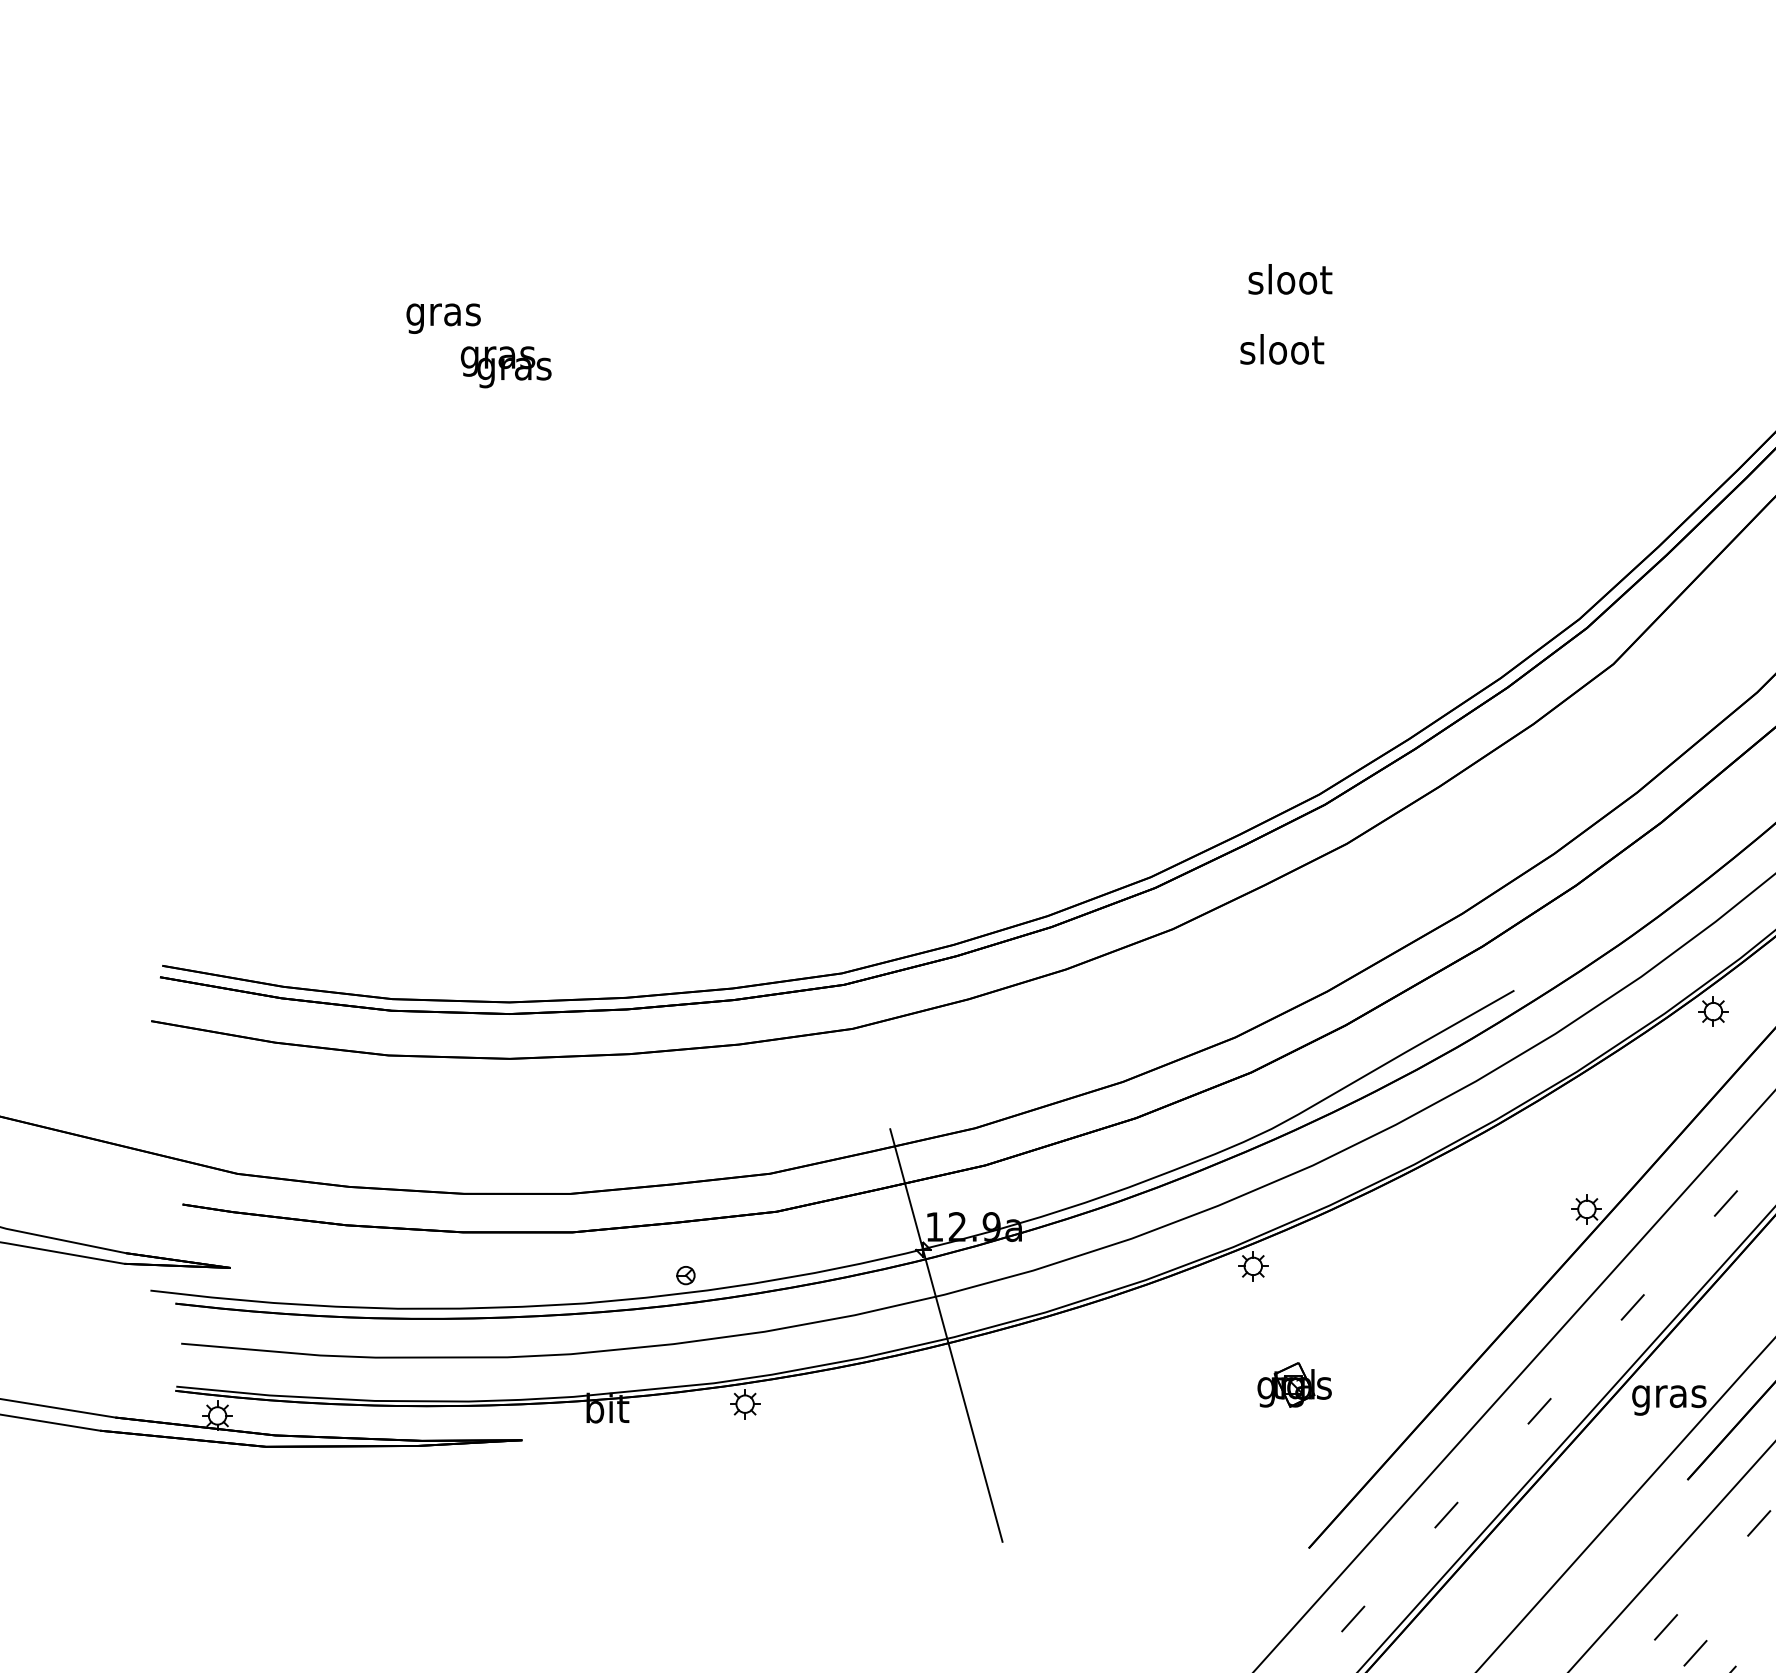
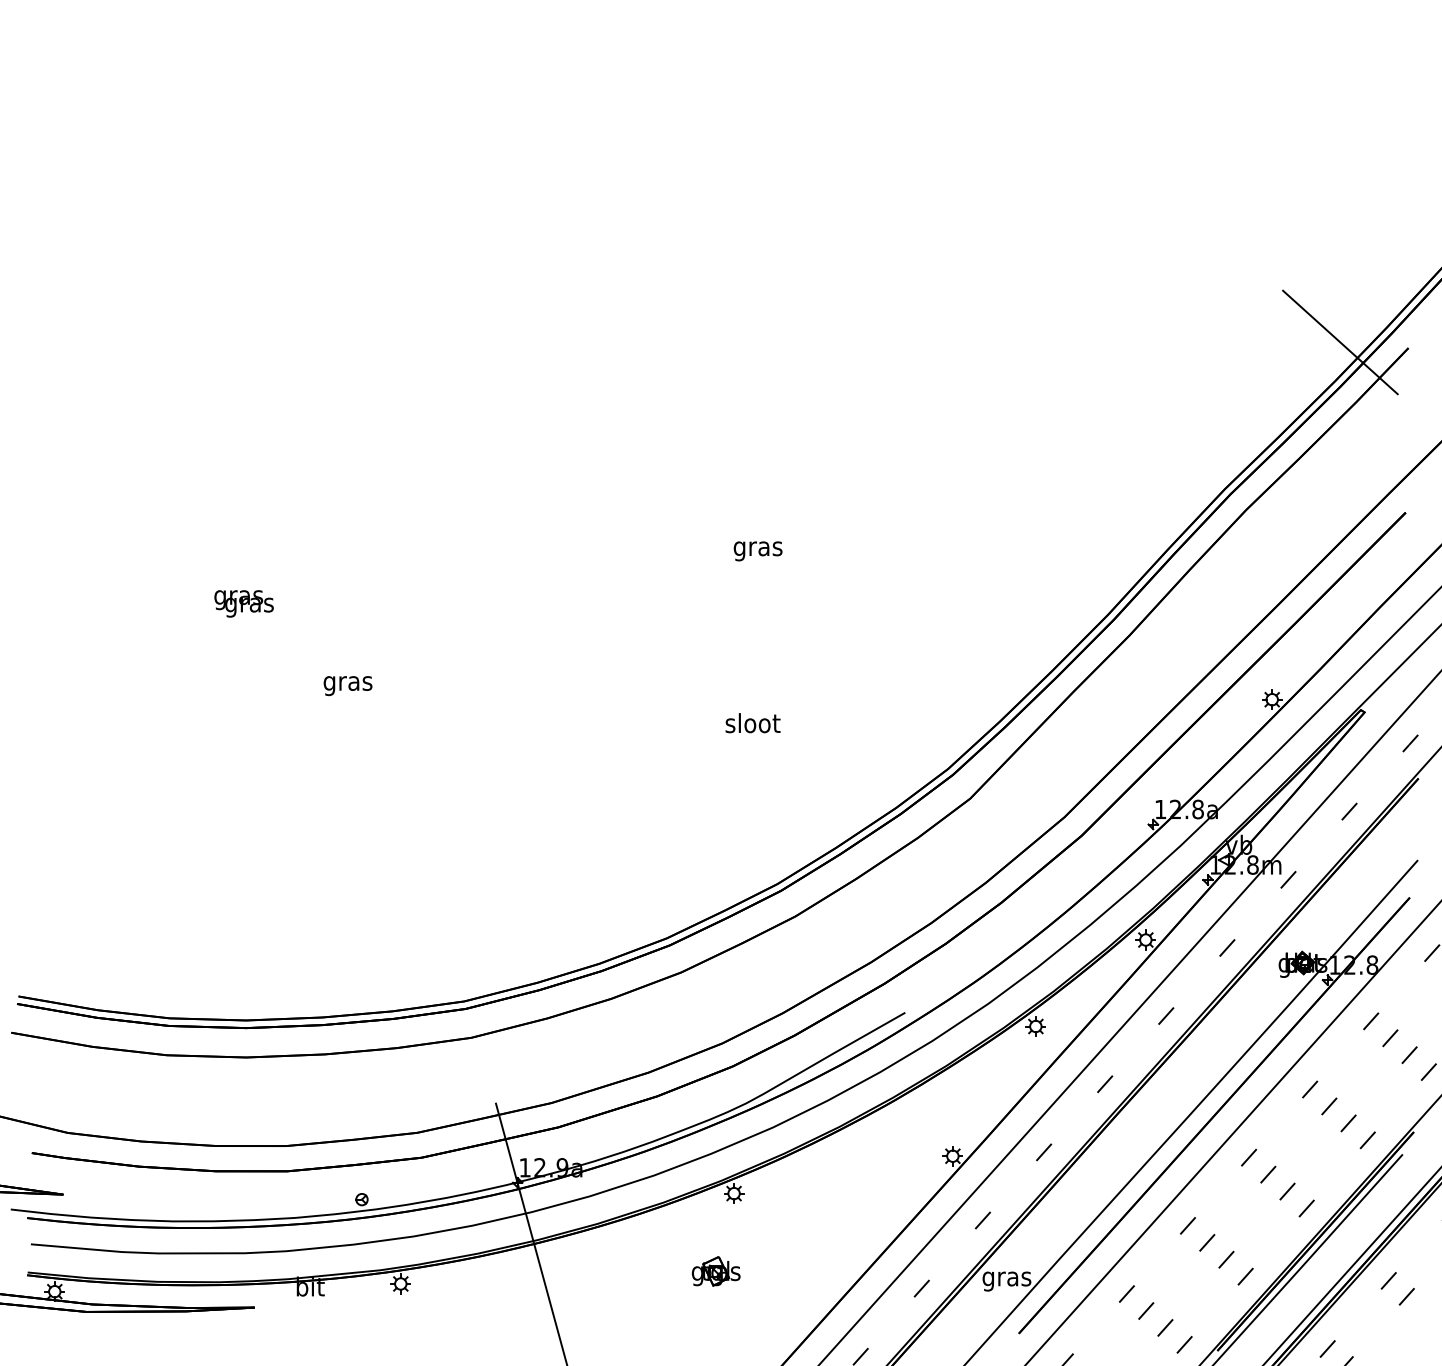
text: (1290, 282) -> (758, 548), sloot -> gras
text: (442, 319) -> (347, 686), moved
text: (1281, 349) -> (752, 723), moved
part: (1293, 1385) -> (715, 1271), moved

